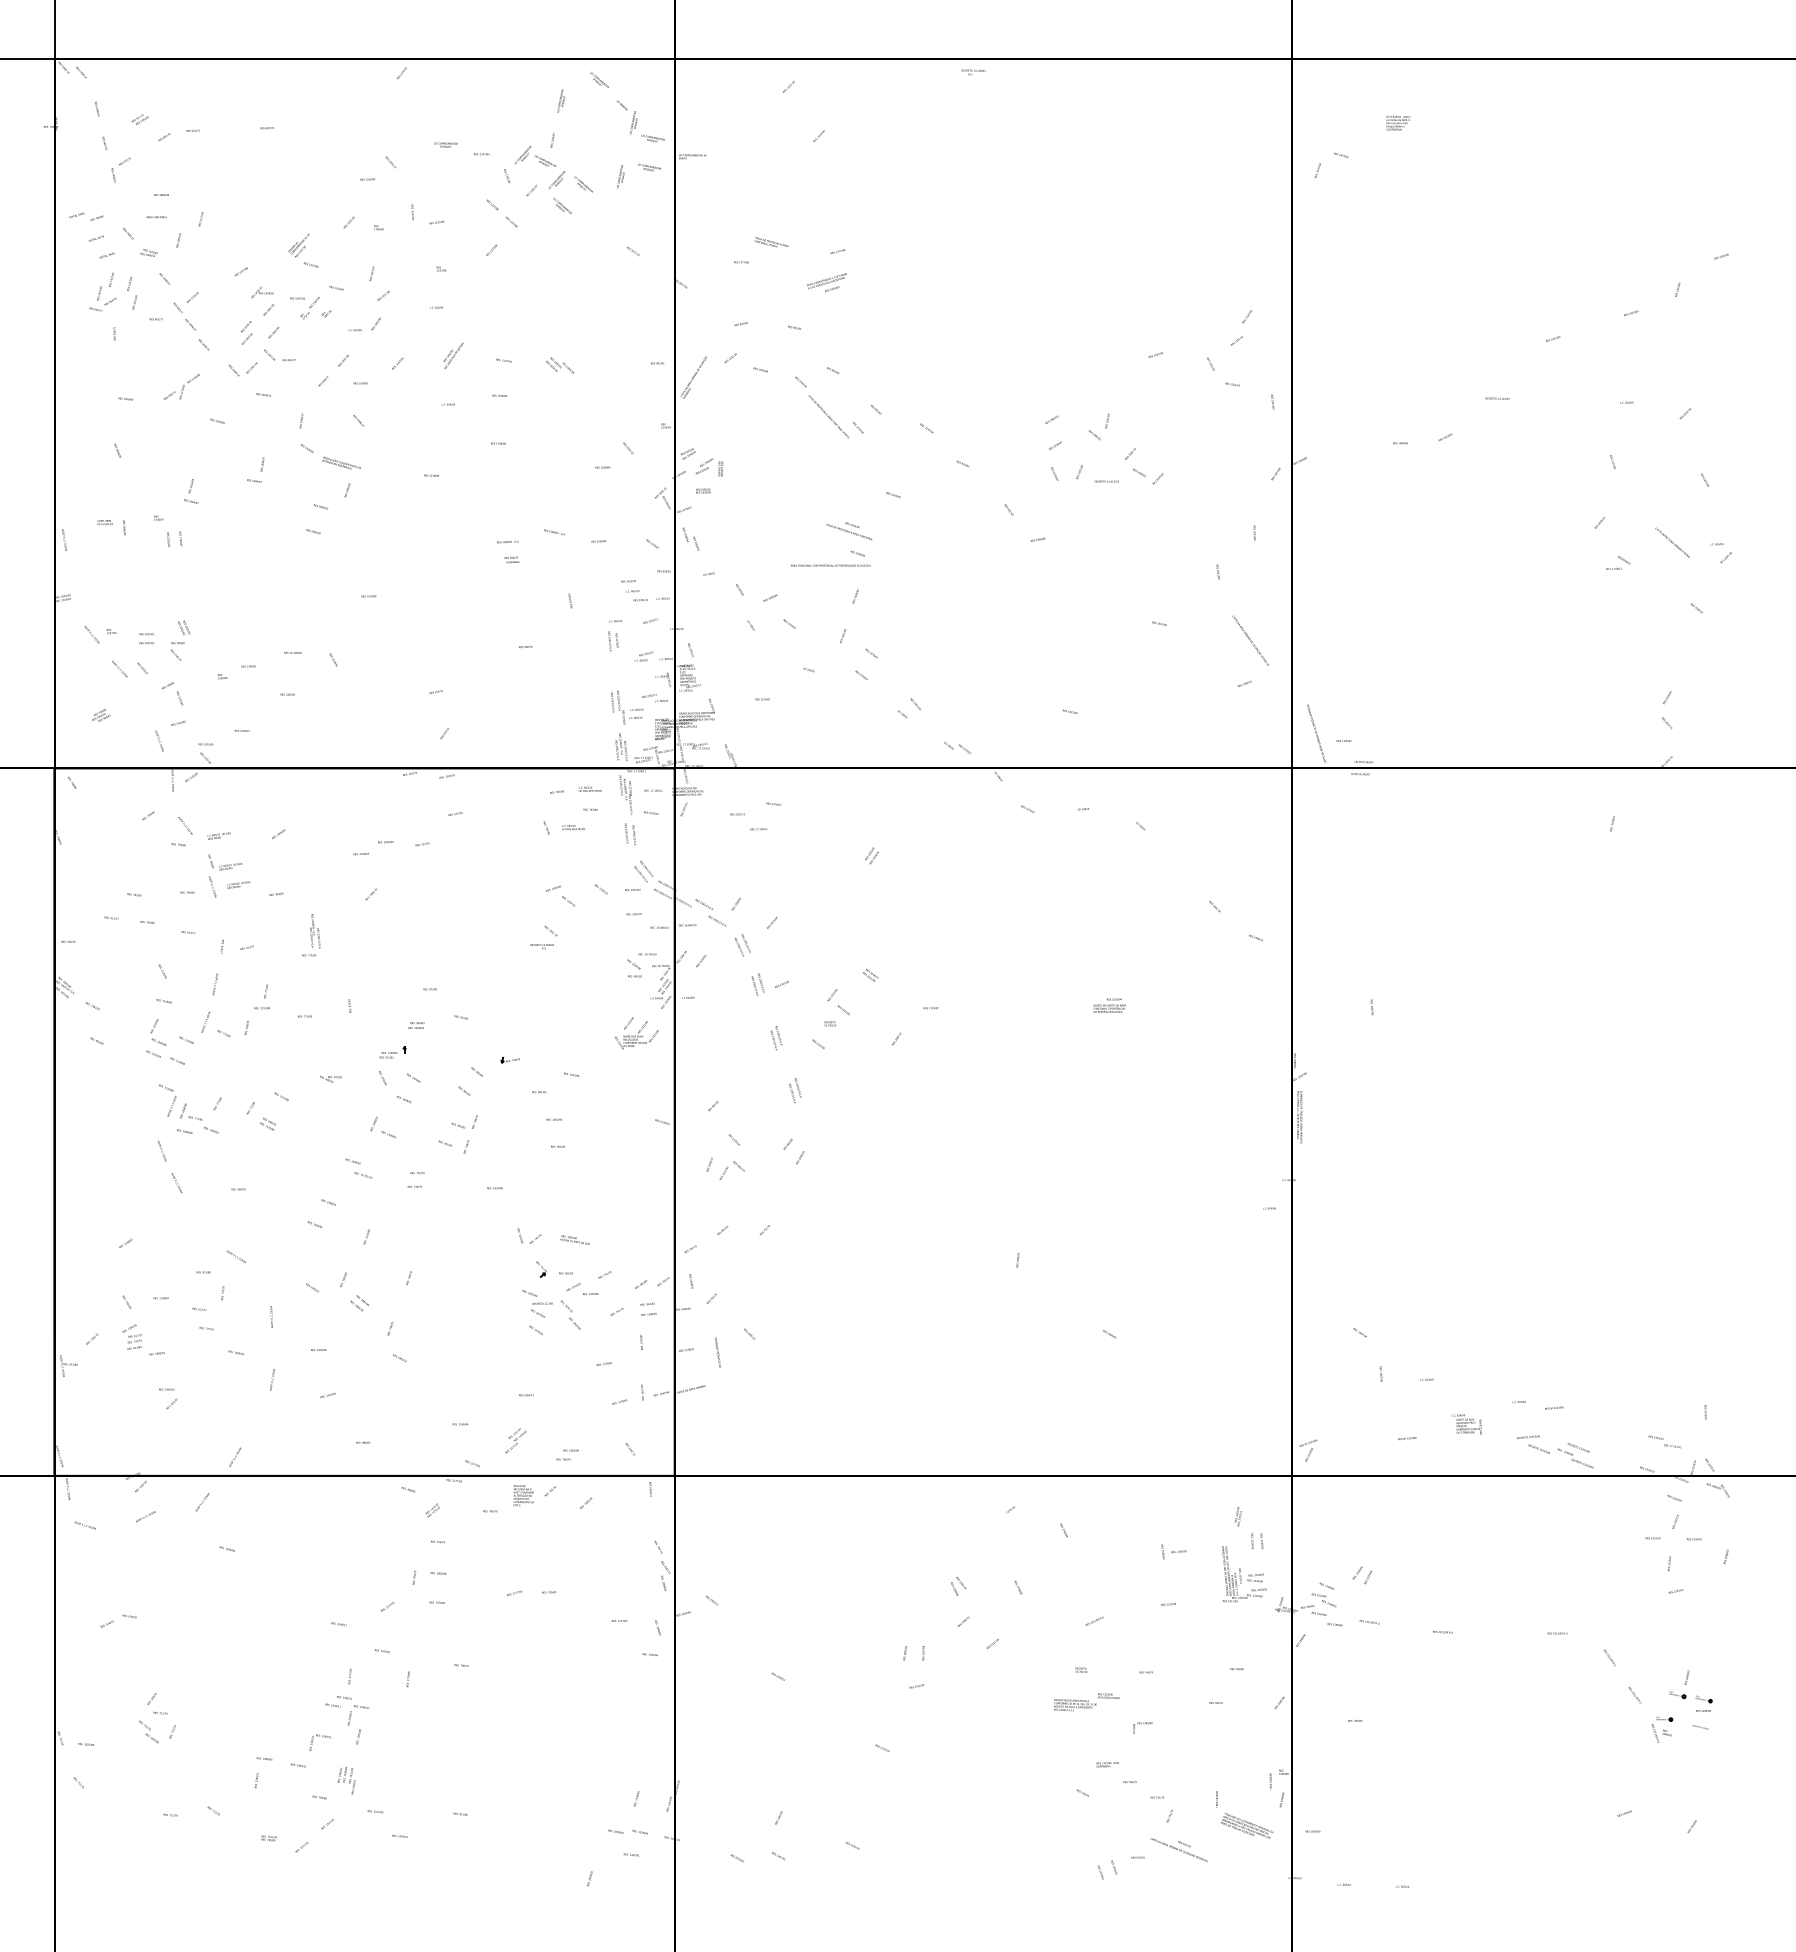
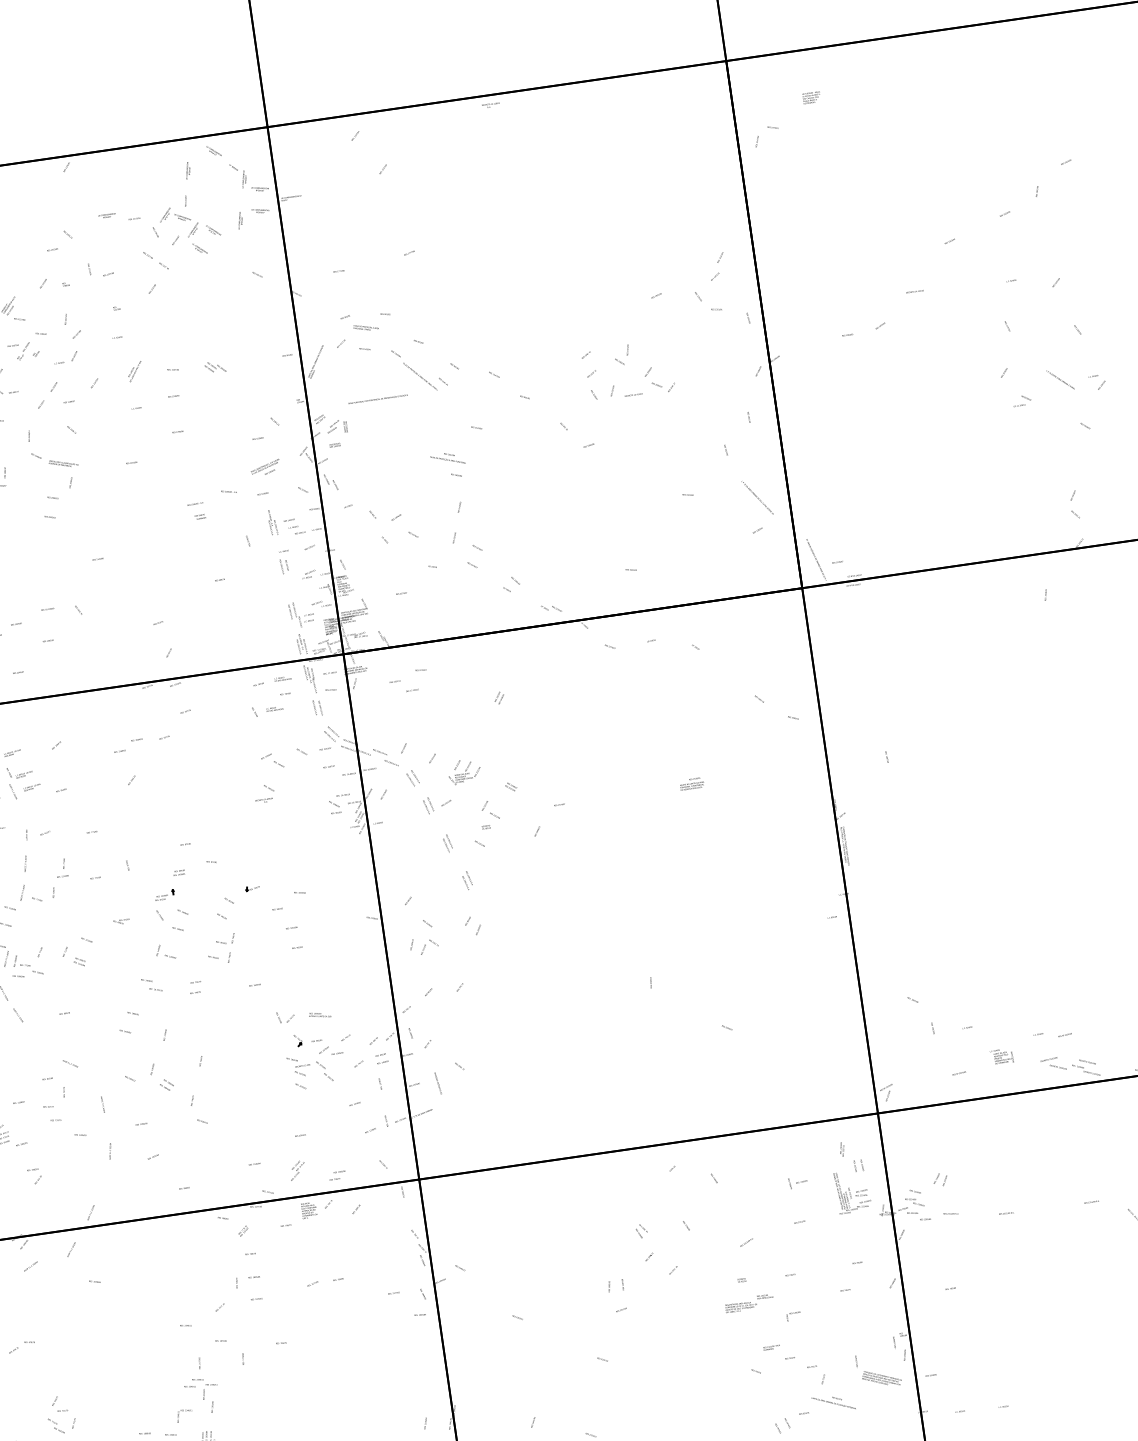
text: (771, 242) -> (366, 327), moved
text: (826, 282) -> (265, 467), moved
text: (830, 565) -> (377, 399), moved
text: (315, 931) -> (272, 522), moved
text: (636, 1033) -> (464, 771), moved

